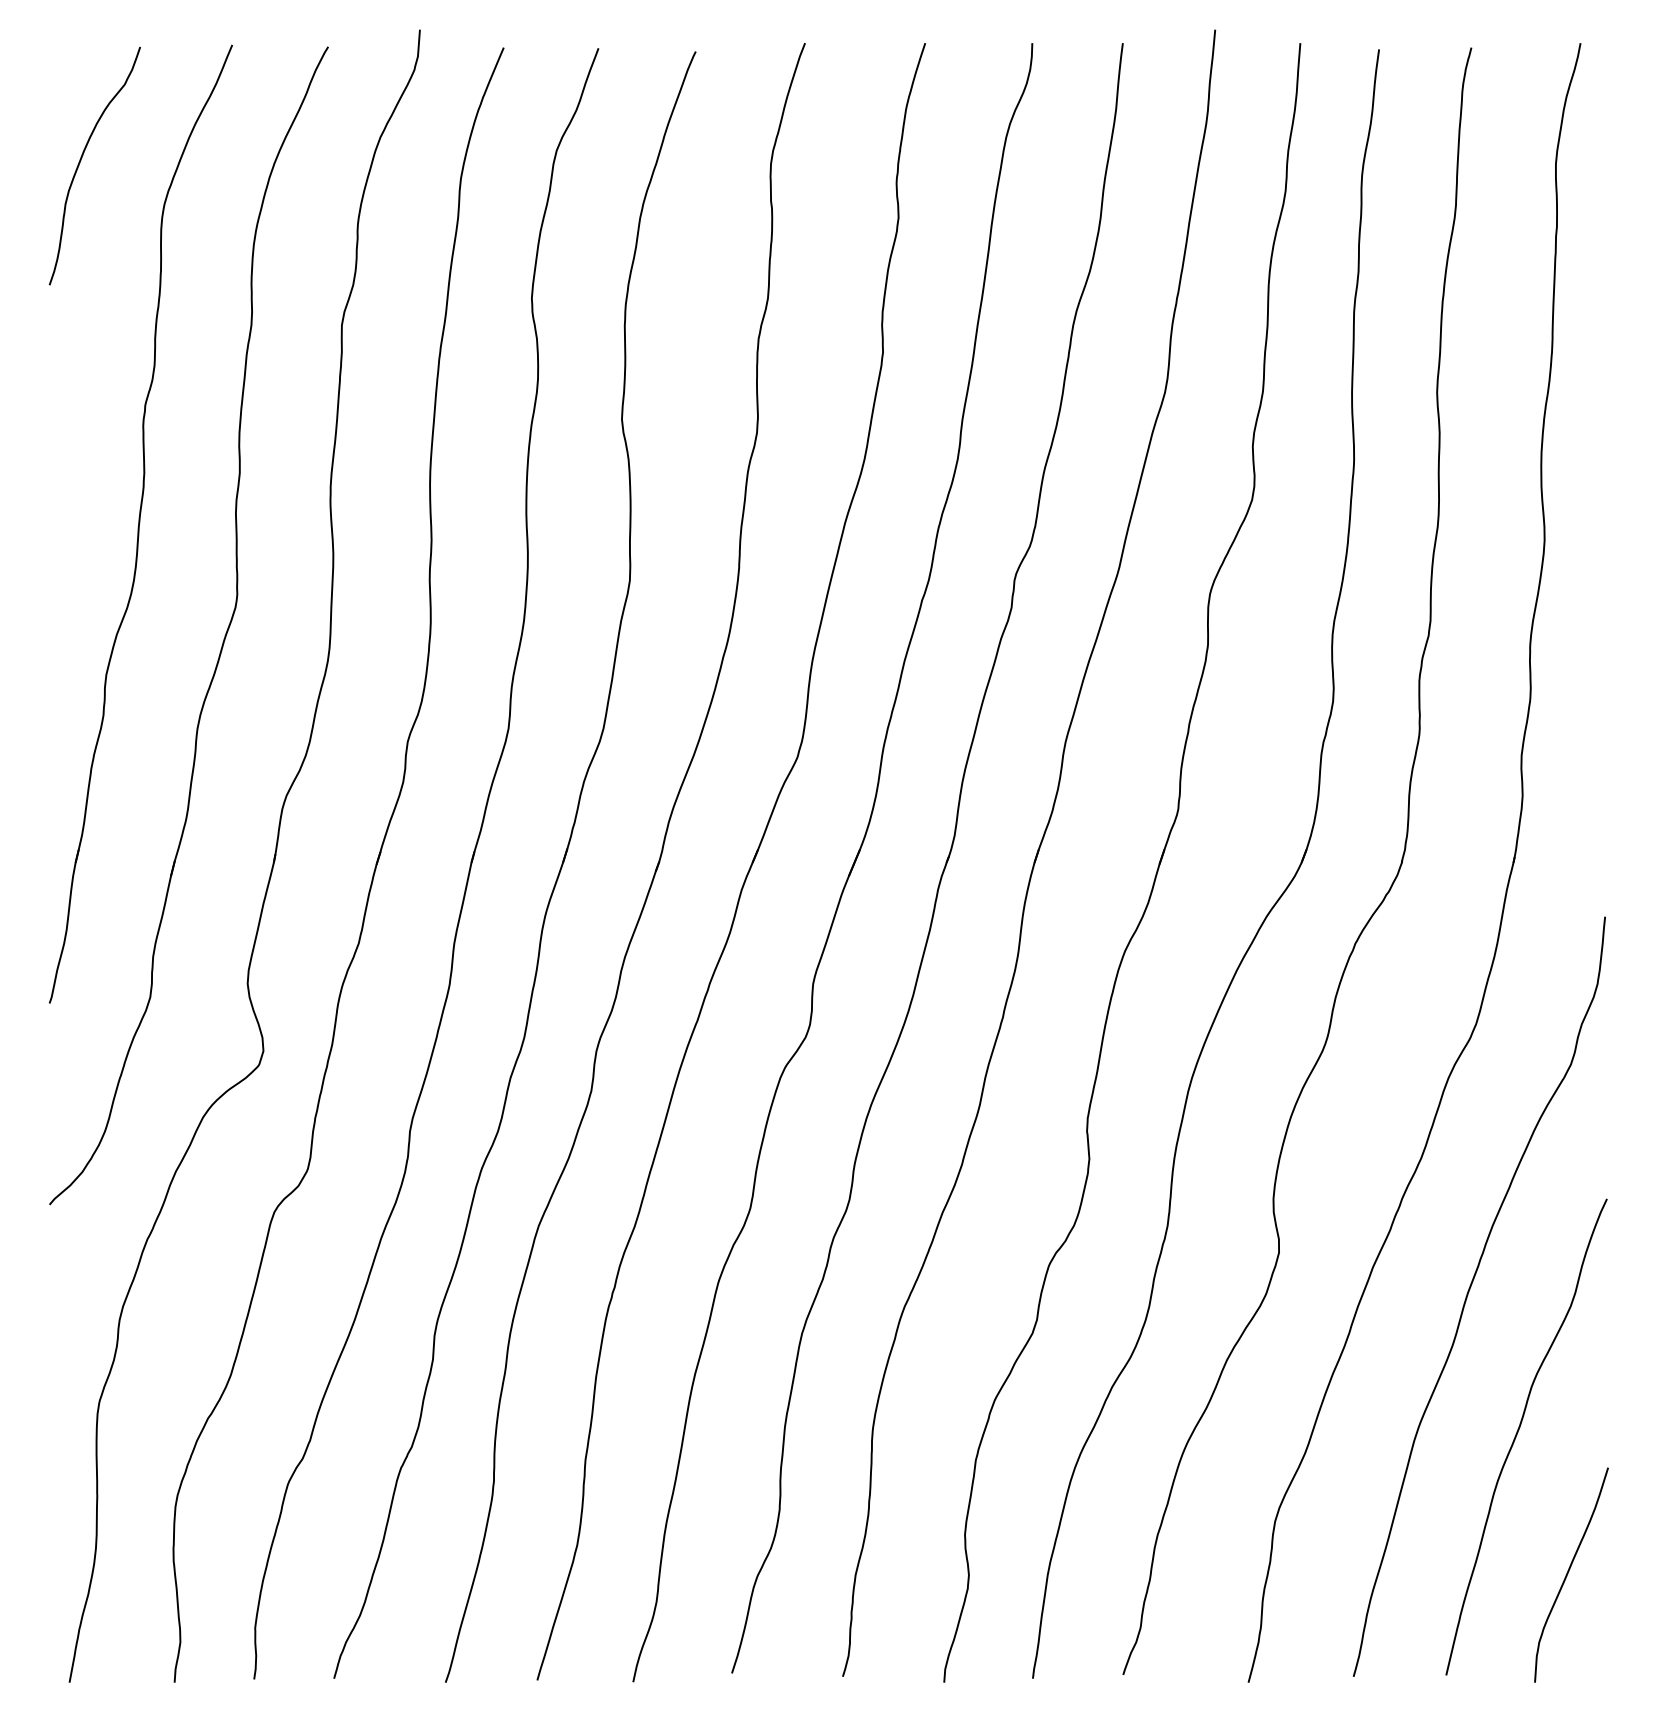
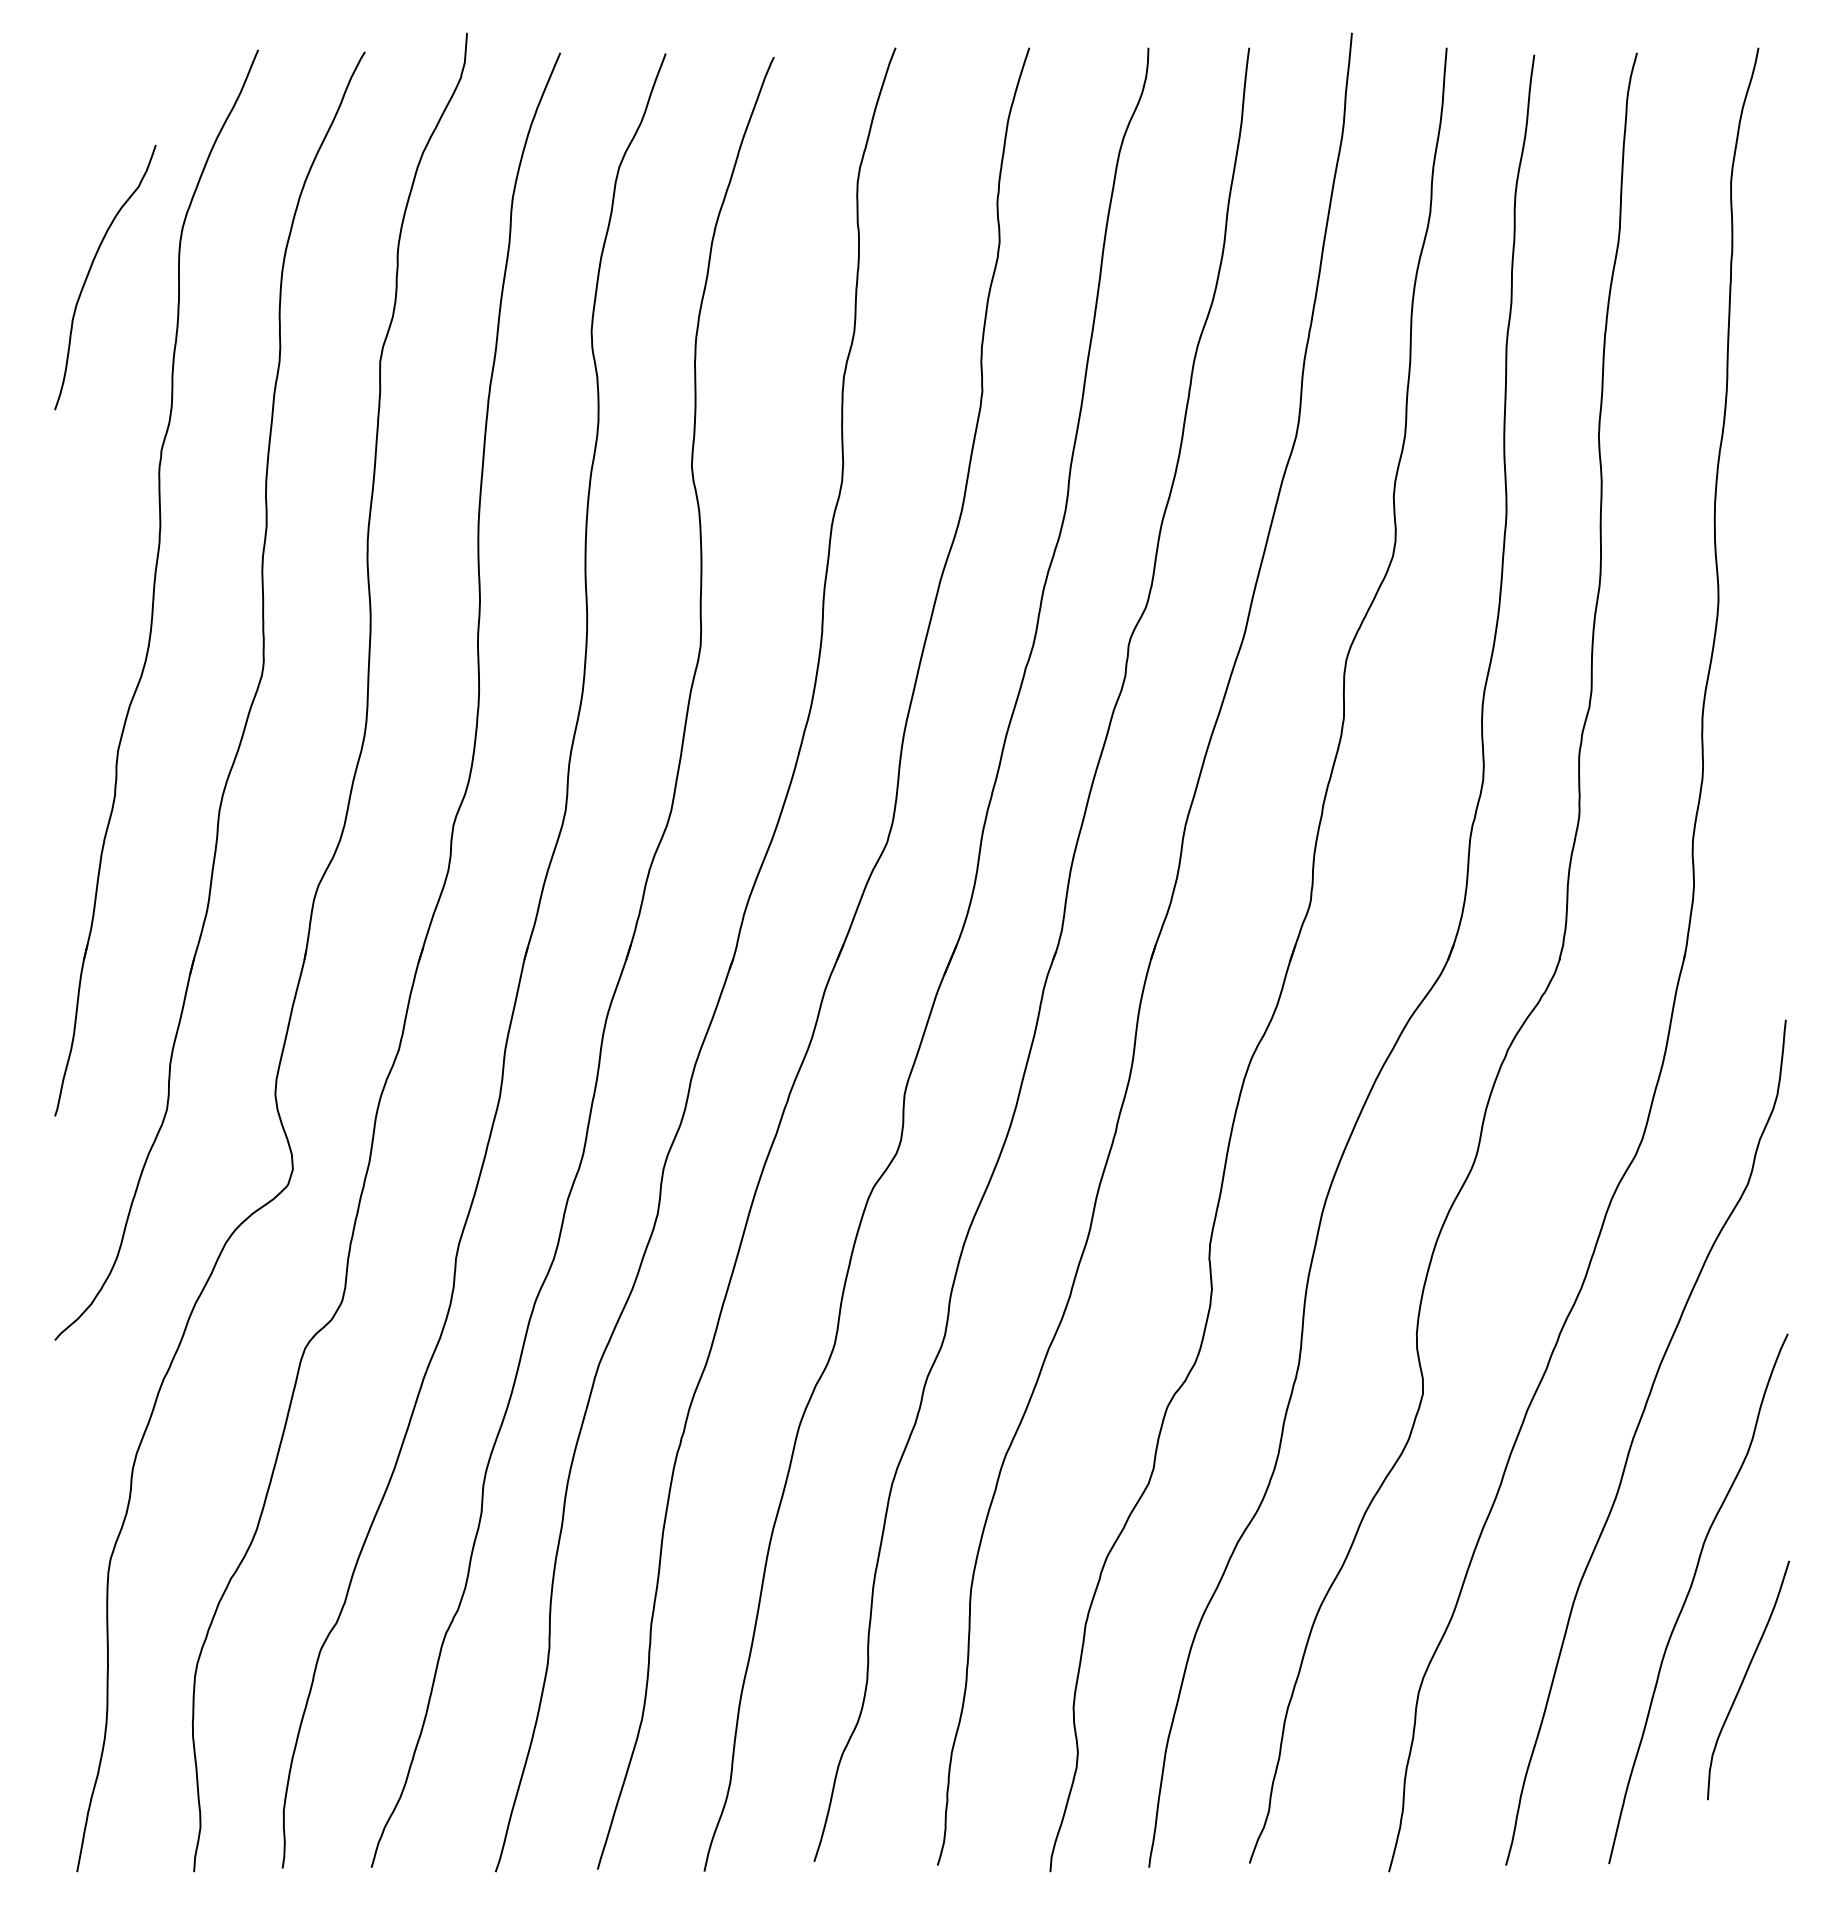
curve: (81, 160) -> (90, 271), moved
curve: (1567, 1575) -> (1744, 1680), moved

